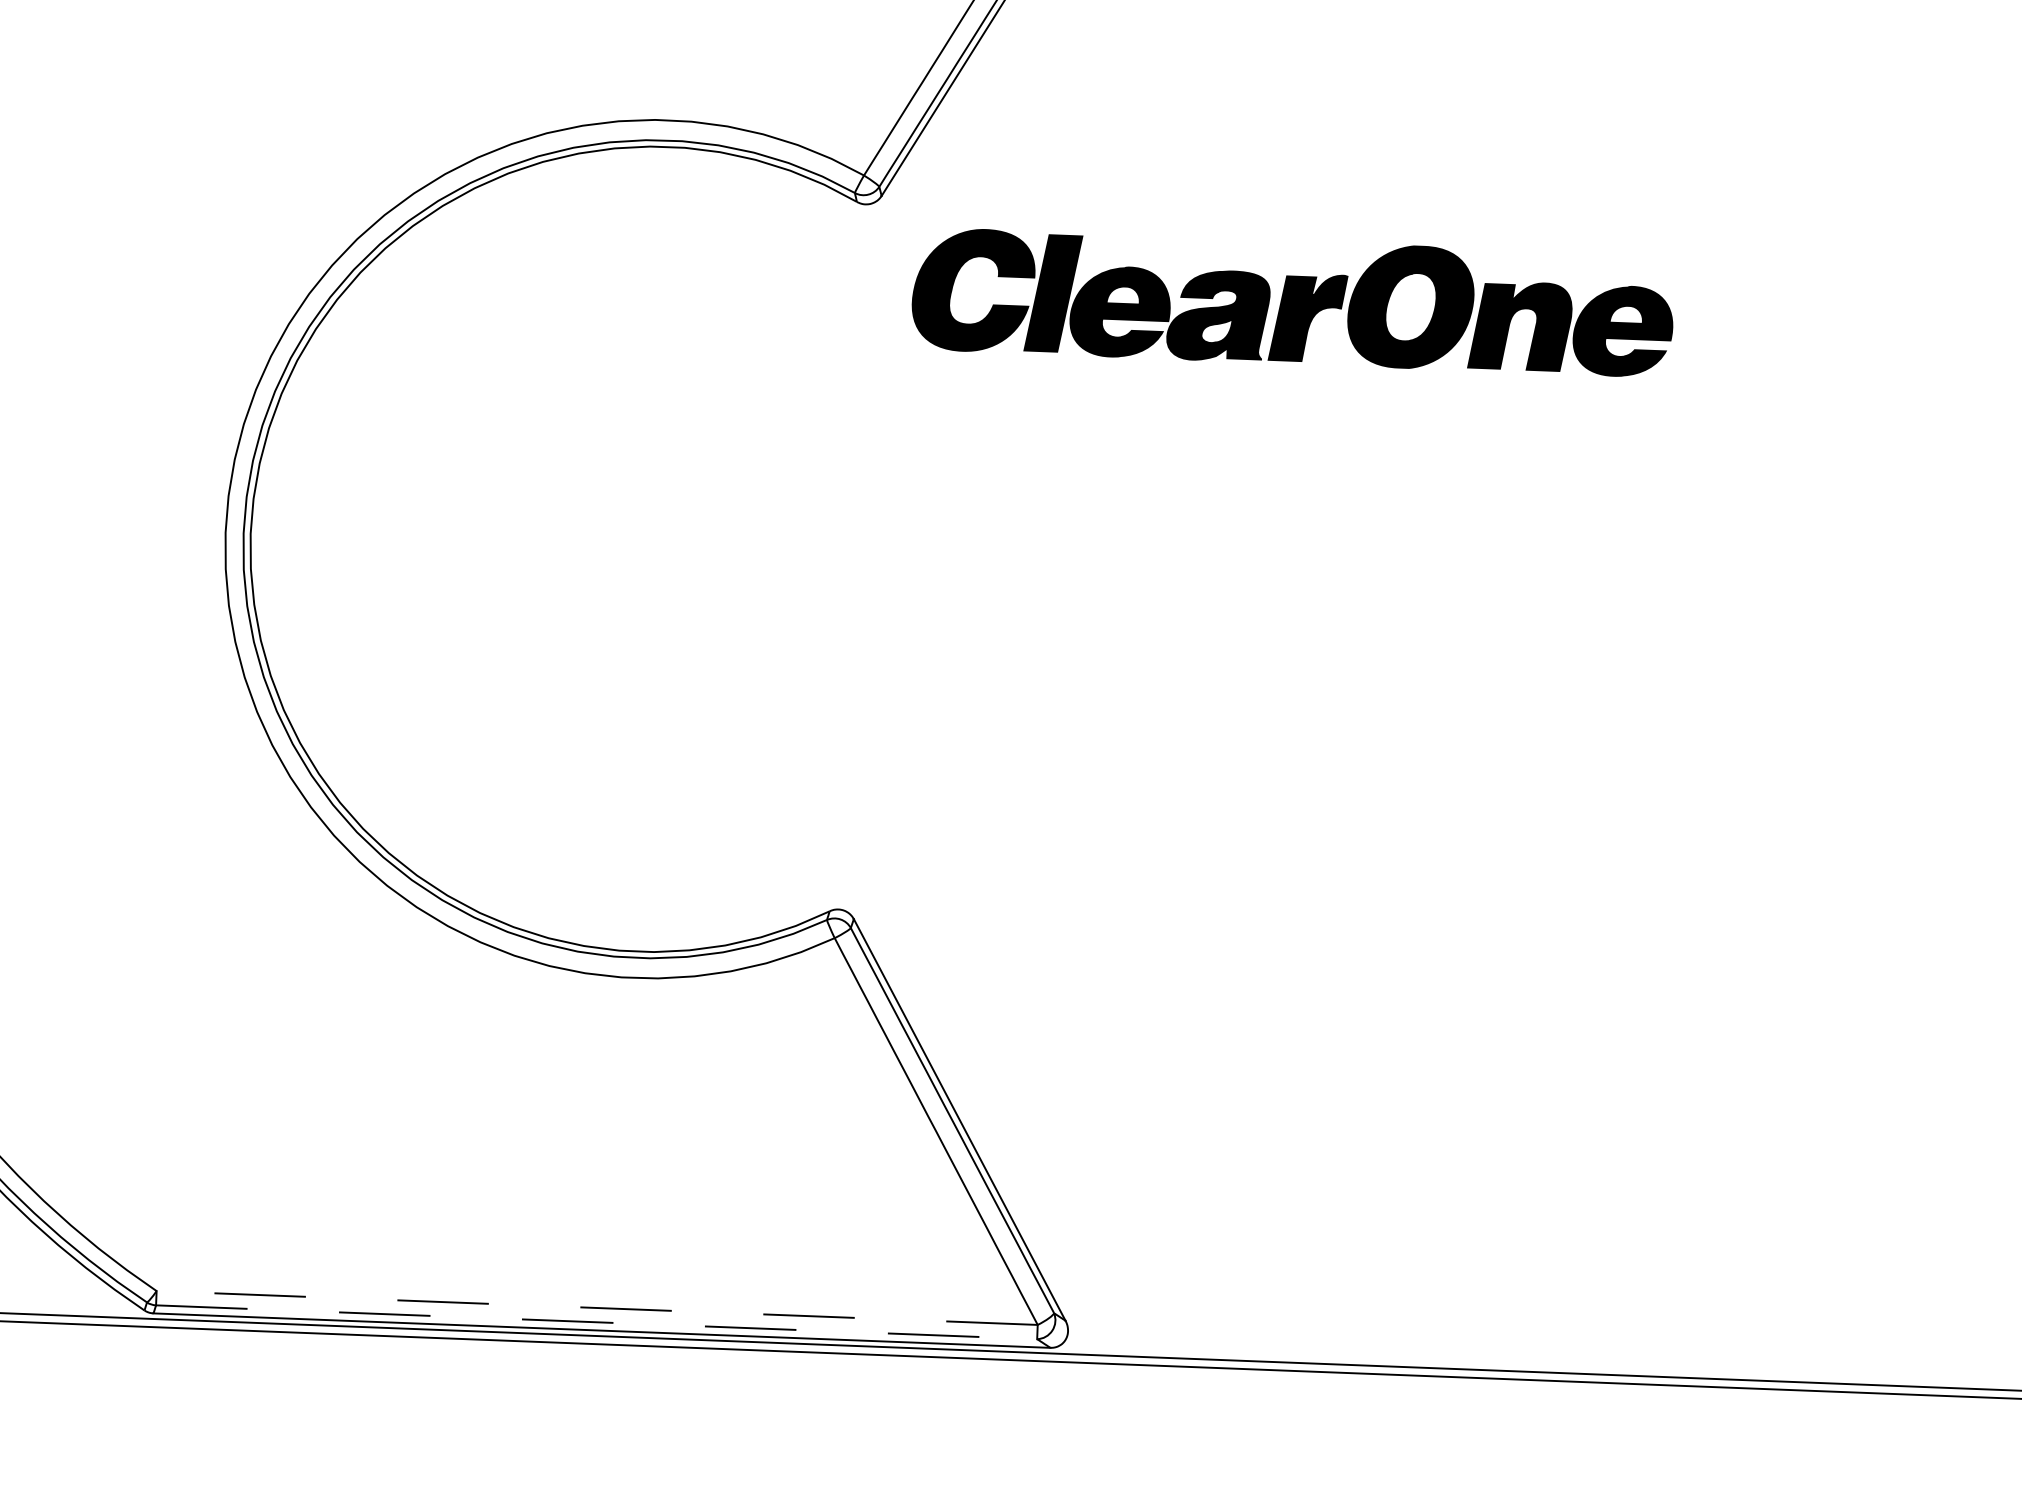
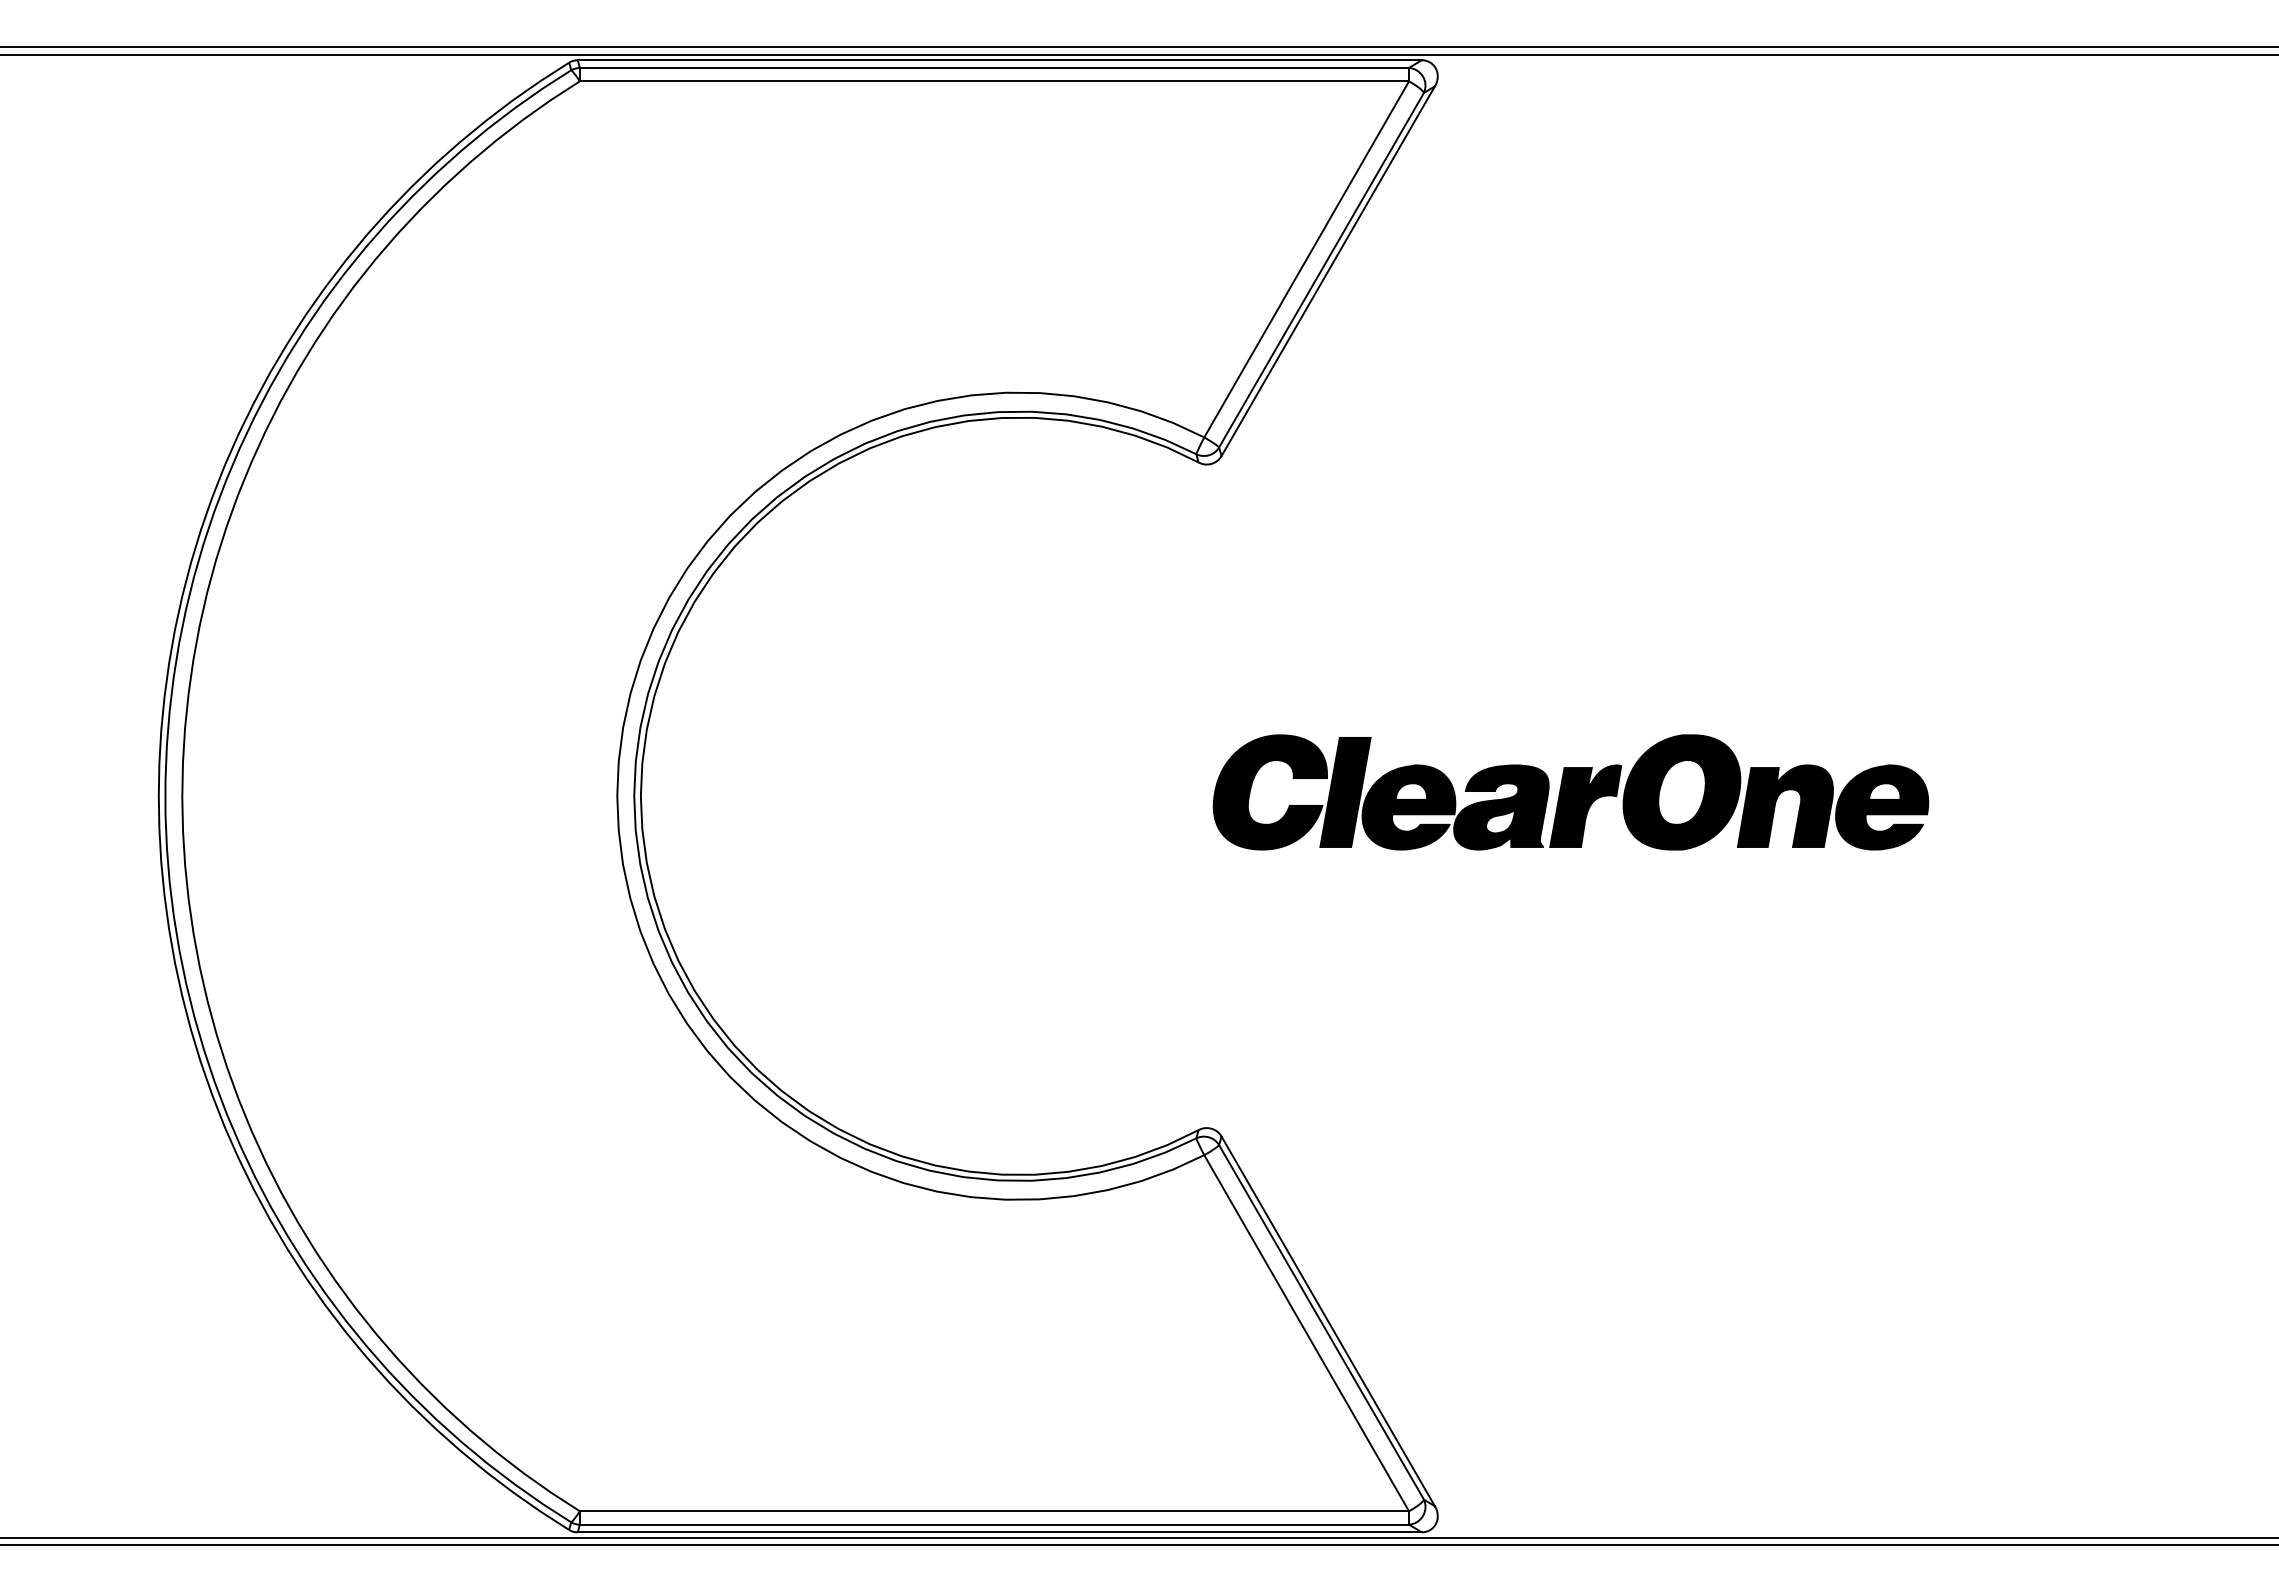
part: (1292, 302) -> (1570, 792), moved
line: (597, 1308) -> (994, 1511), dashed -> solid
line: (596, 1322) -> (994, 1524), dashed -> solid

